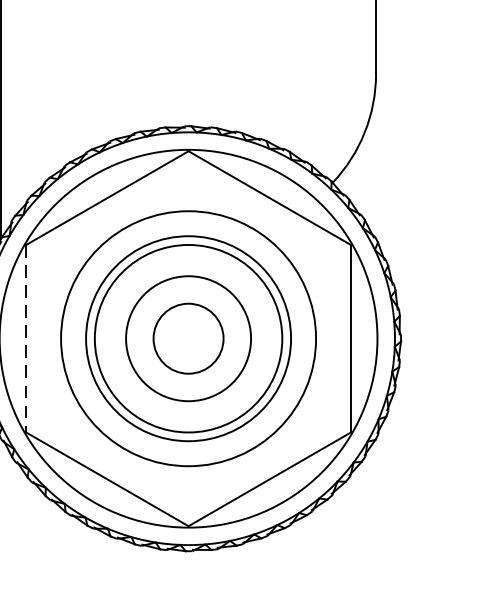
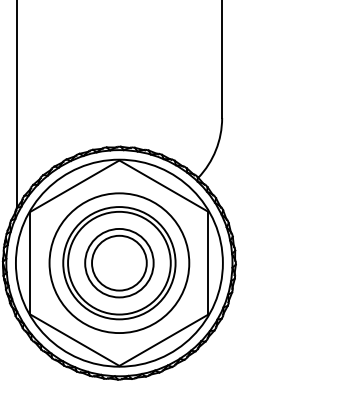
circle: (188, 337) -> (119, 262), size x1.43
line: (26, 339) -> (30, 263), dashed -> solid

